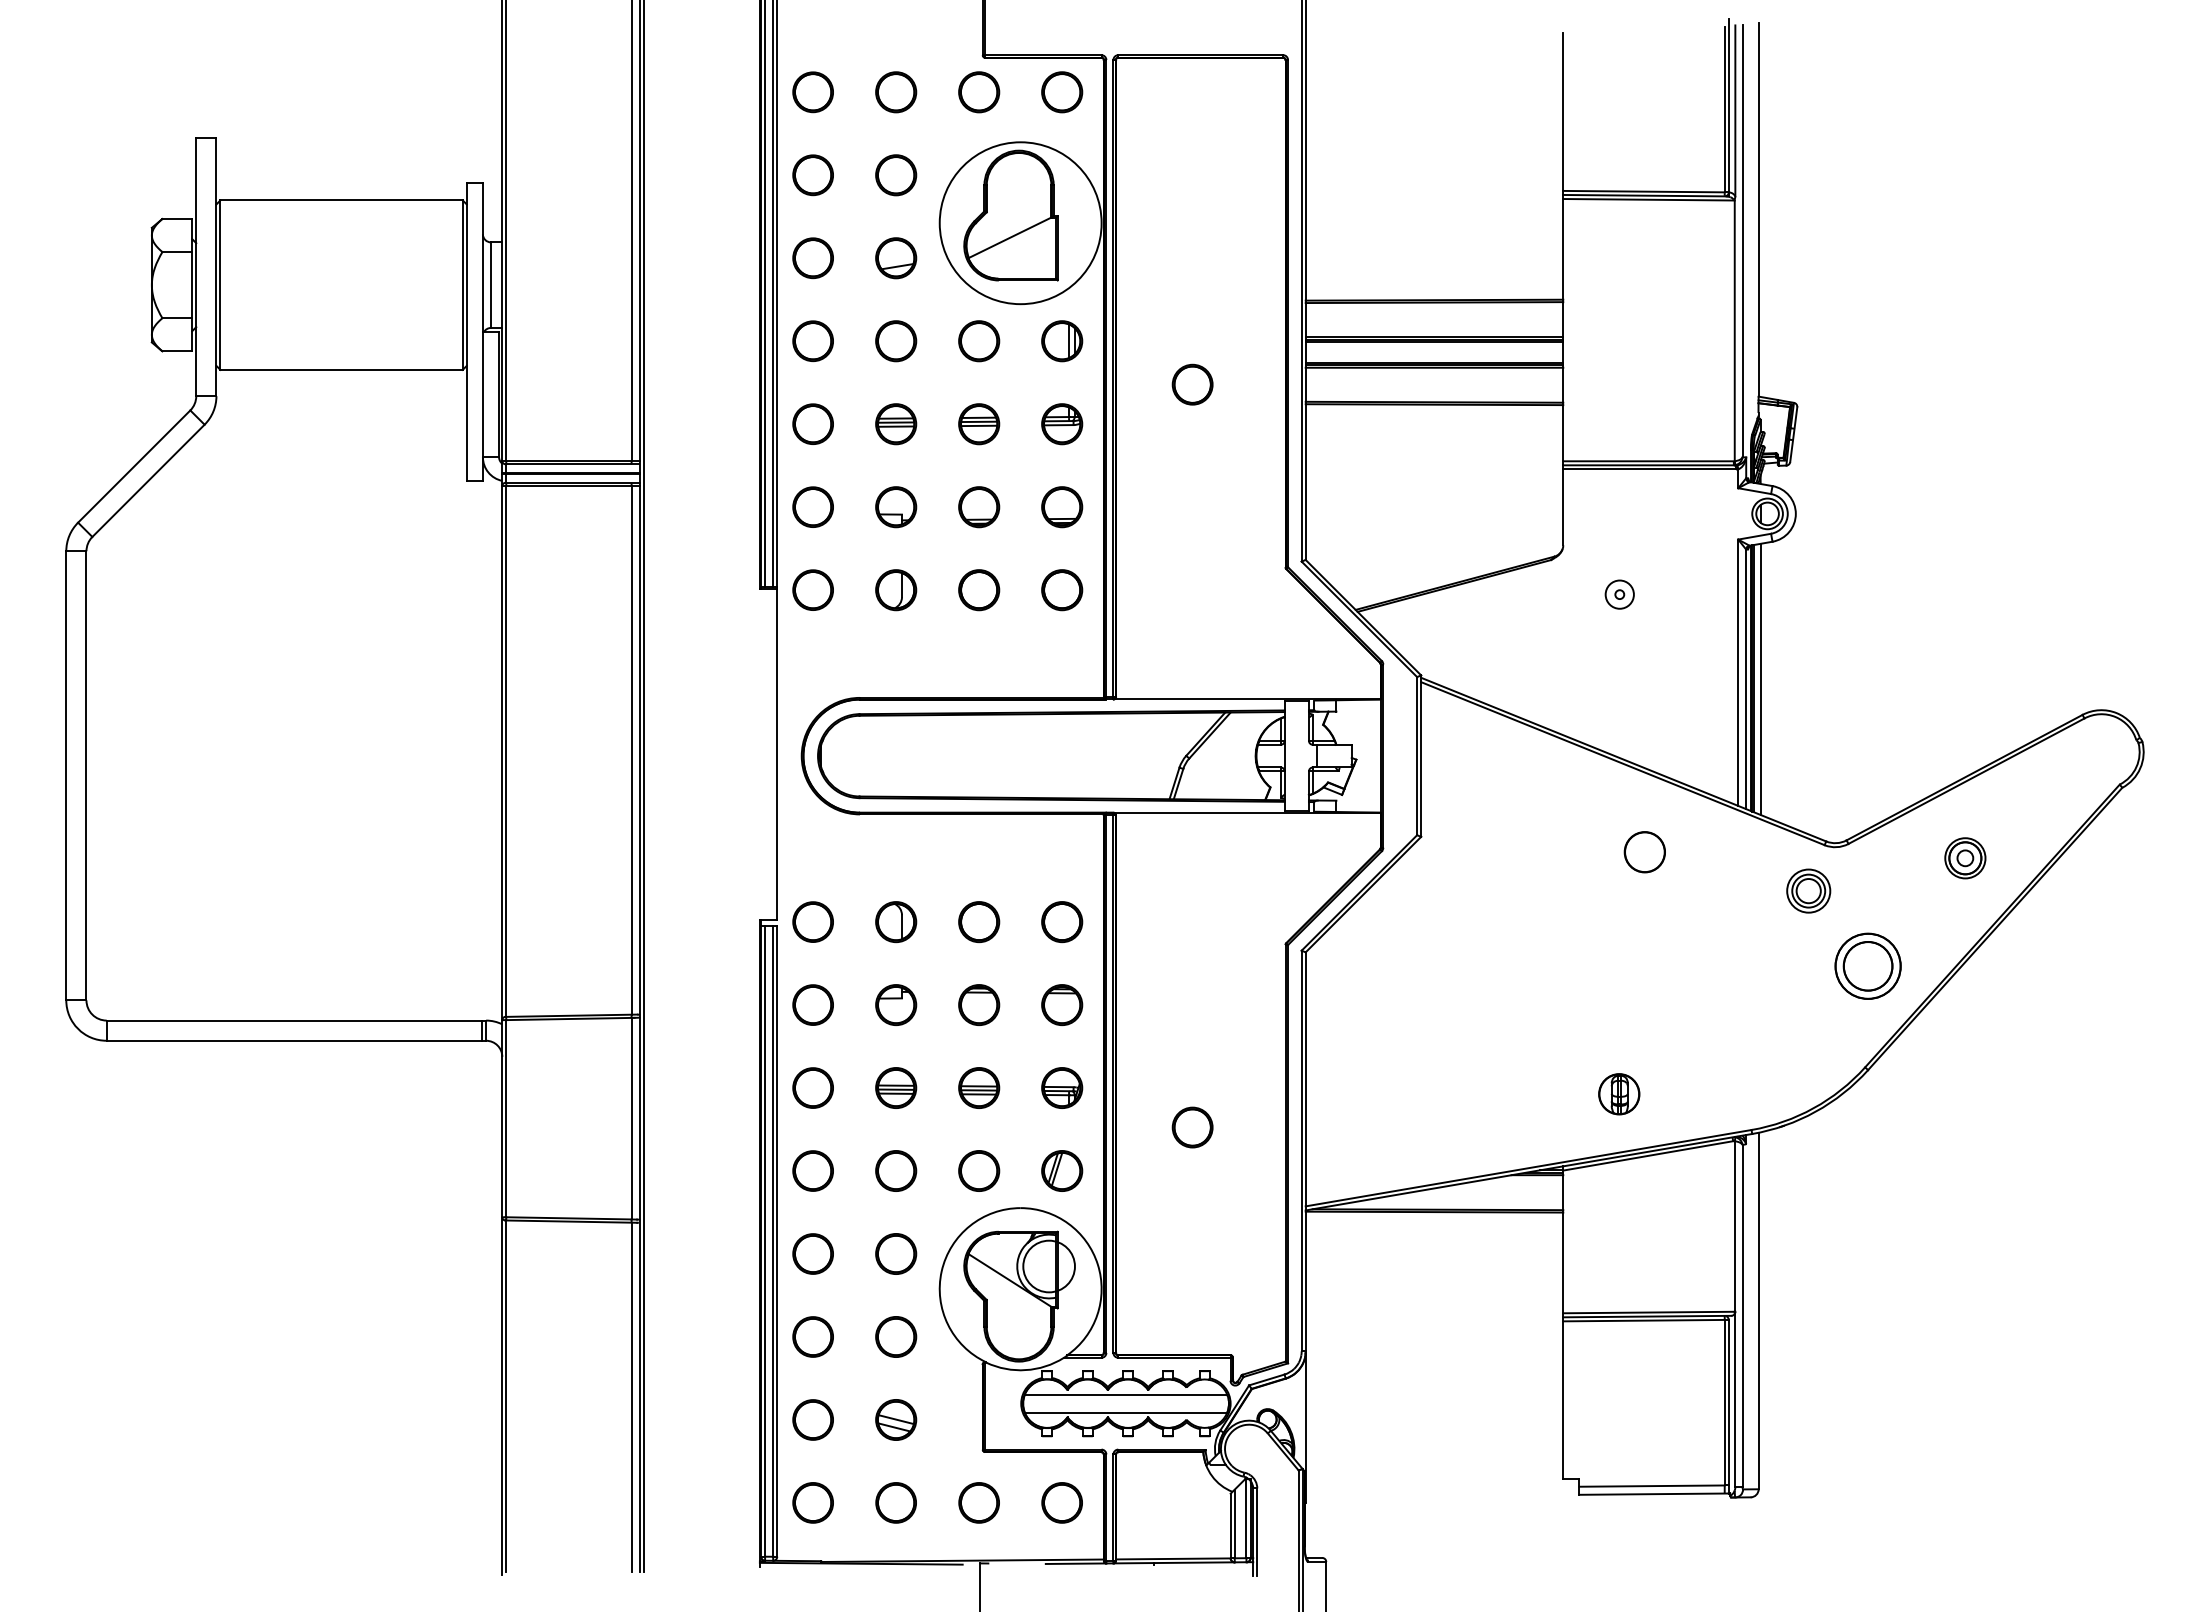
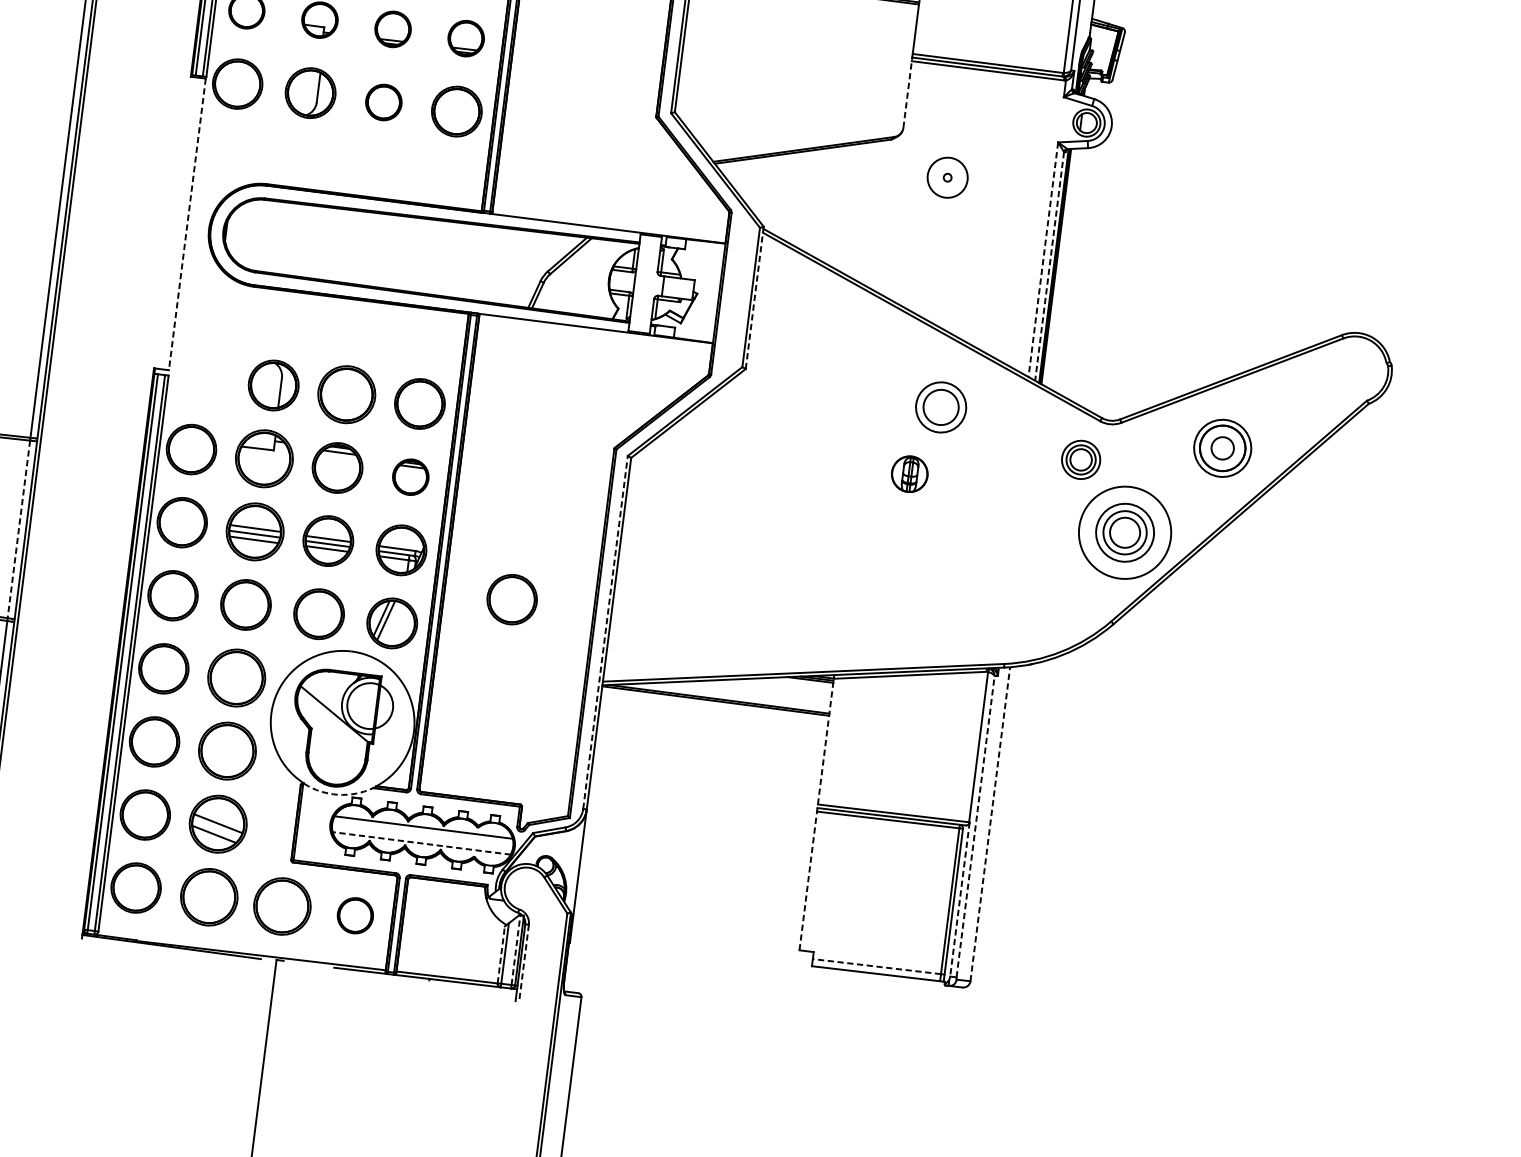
line: (1563, 505) -> (908, 92), solid -> dashed
part: (812, 589) -> (237, 83), size x1.4
part: (896, 590) -> (311, 93), size x1.4
part: (1062, 590) -> (457, 112), size x1.4
circle: (1619, 594) -> (947, 177), size x1.6
line: (1738, 673) -> (1043, 260), solid -> dashed
line: (1746, 679) -> (1049, 266), solid -> dashed
line: (1761, 679) -> (1063, 268), removed
line: (776, 754) -> (187, 224), solid -> dashed
line: (1421, 756) -> (755, 298), solid -> dashed
circle: (1644, 852) -> (940, 407), size x1.4
part: (1965, 858) -> (1222, 448), size x1.6
part: (812, 921) -> (200, 375), removed
part: (896, 922) -> (274, 386), size x1.4
part: (979, 922) -> (347, 395), size x1.6
part: (1062, 922) -> (420, 404), size x1.4
circle: (1867, 965) -> (1124, 531), size x1.6
circle: (1867, 966) -> (1124, 532), size x0.7
part: (812, 1004) -> (190, 448), size x1.4
part: (896, 1004) -> (264, 458), size x1.6
part: (979, 1004) -> (338, 467), size x1.4
part: (812, 1087) -> (181, 522), size x1.4
part: (896, 1087) -> (255, 531), size x1.6
part: (979, 1087) -> (328, 540), size x1.4
part: (1062, 1087) -> (401, 549), size x1.4
part: (1619, 1094) -> (909, 474), moved
line: (631, 1118) -> (18, 529), solid -> dashed
part: (1192, 1127) -> (511, 599), size x1.4
line: (1301, 1150) -> (605, 631), solid -> dashed
part: (812, 1170) -> (172, 595), size x1.4
part: (896, 1170) -> (246, 604), size x1.4
part: (979, 1170) -> (319, 613), size x1.4
part: (1062, 1170) -> (392, 622), size x1.4
part: (812, 1253) -> (163, 668), size x1.4
part: (896, 1253) -> (237, 677), size x1.6
line: (1758, 1310) -> (990, 823), solid -> dashed
line: (1742, 1315) -> (975, 826), solid -> dashed
line: (1563, 1322) -> (817, 812), solid -> dashed
part: (812, 1336) -> (153, 741), size x1.4
part: (896, 1336) -> (227, 750), size x1.6
arc: (1025, 1370) -> (337, 795), solid -> dashed
line: (1735, 1399) -> (960, 899), solid -> dashed
line: (1125, 1412) -> (421, 843), solid -> dashed
part: (812, 1419) -> (144, 814), size x1.4
part: (896, 1419) -> (218, 823), size x1.6
line: (1652, 1486) -> (877, 967), solid -> dashed
part: (812, 1502) -> (135, 887), size x1.4
part: (895, 1502) -> (208, 896), size x1.6
part: (978, 1502) -> (281, 906), size x1.6
line: (1246, 1518) -> (516, 950), solid -> dashed
line: (1230, 1525) -> (501, 954), solid -> dashed
line: (1257, 1532) -> (524, 963), solid -> dashed

